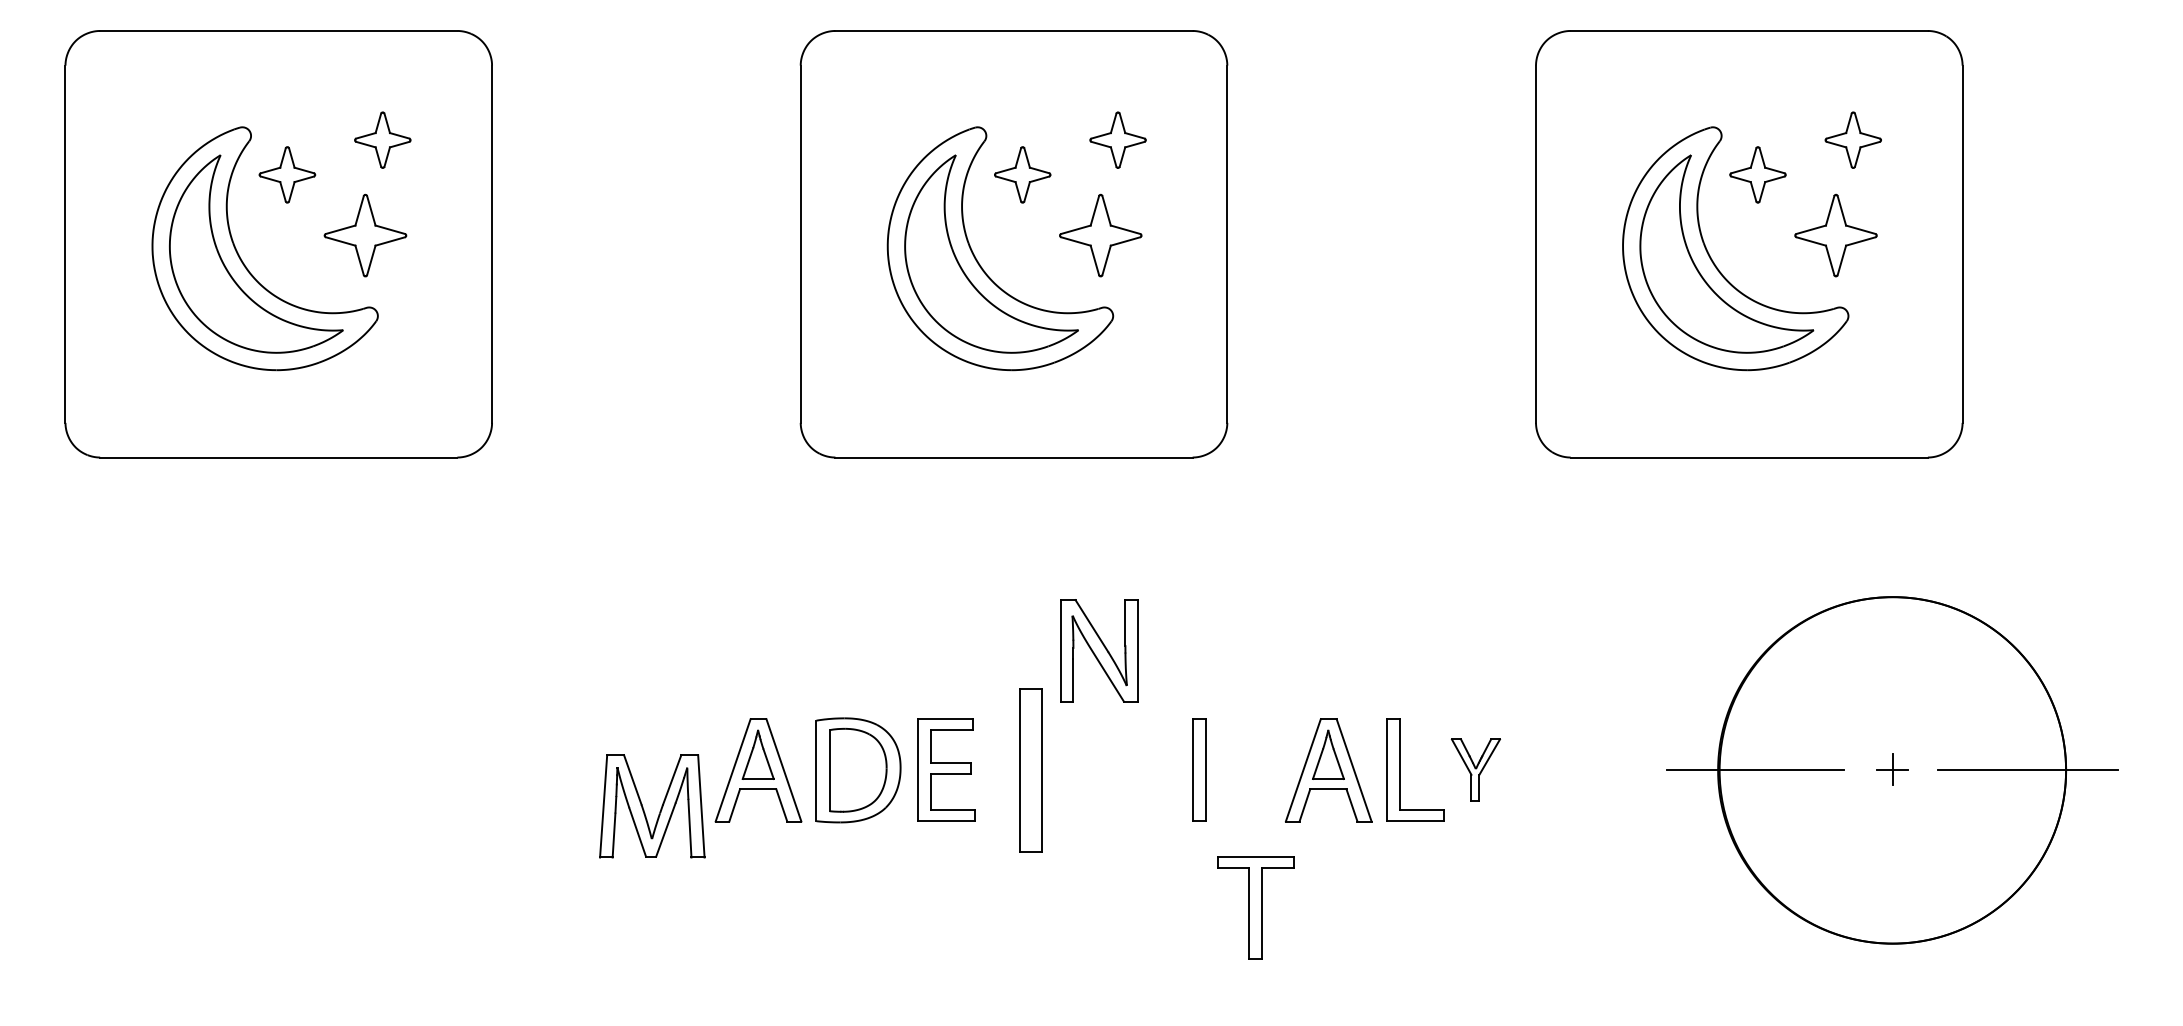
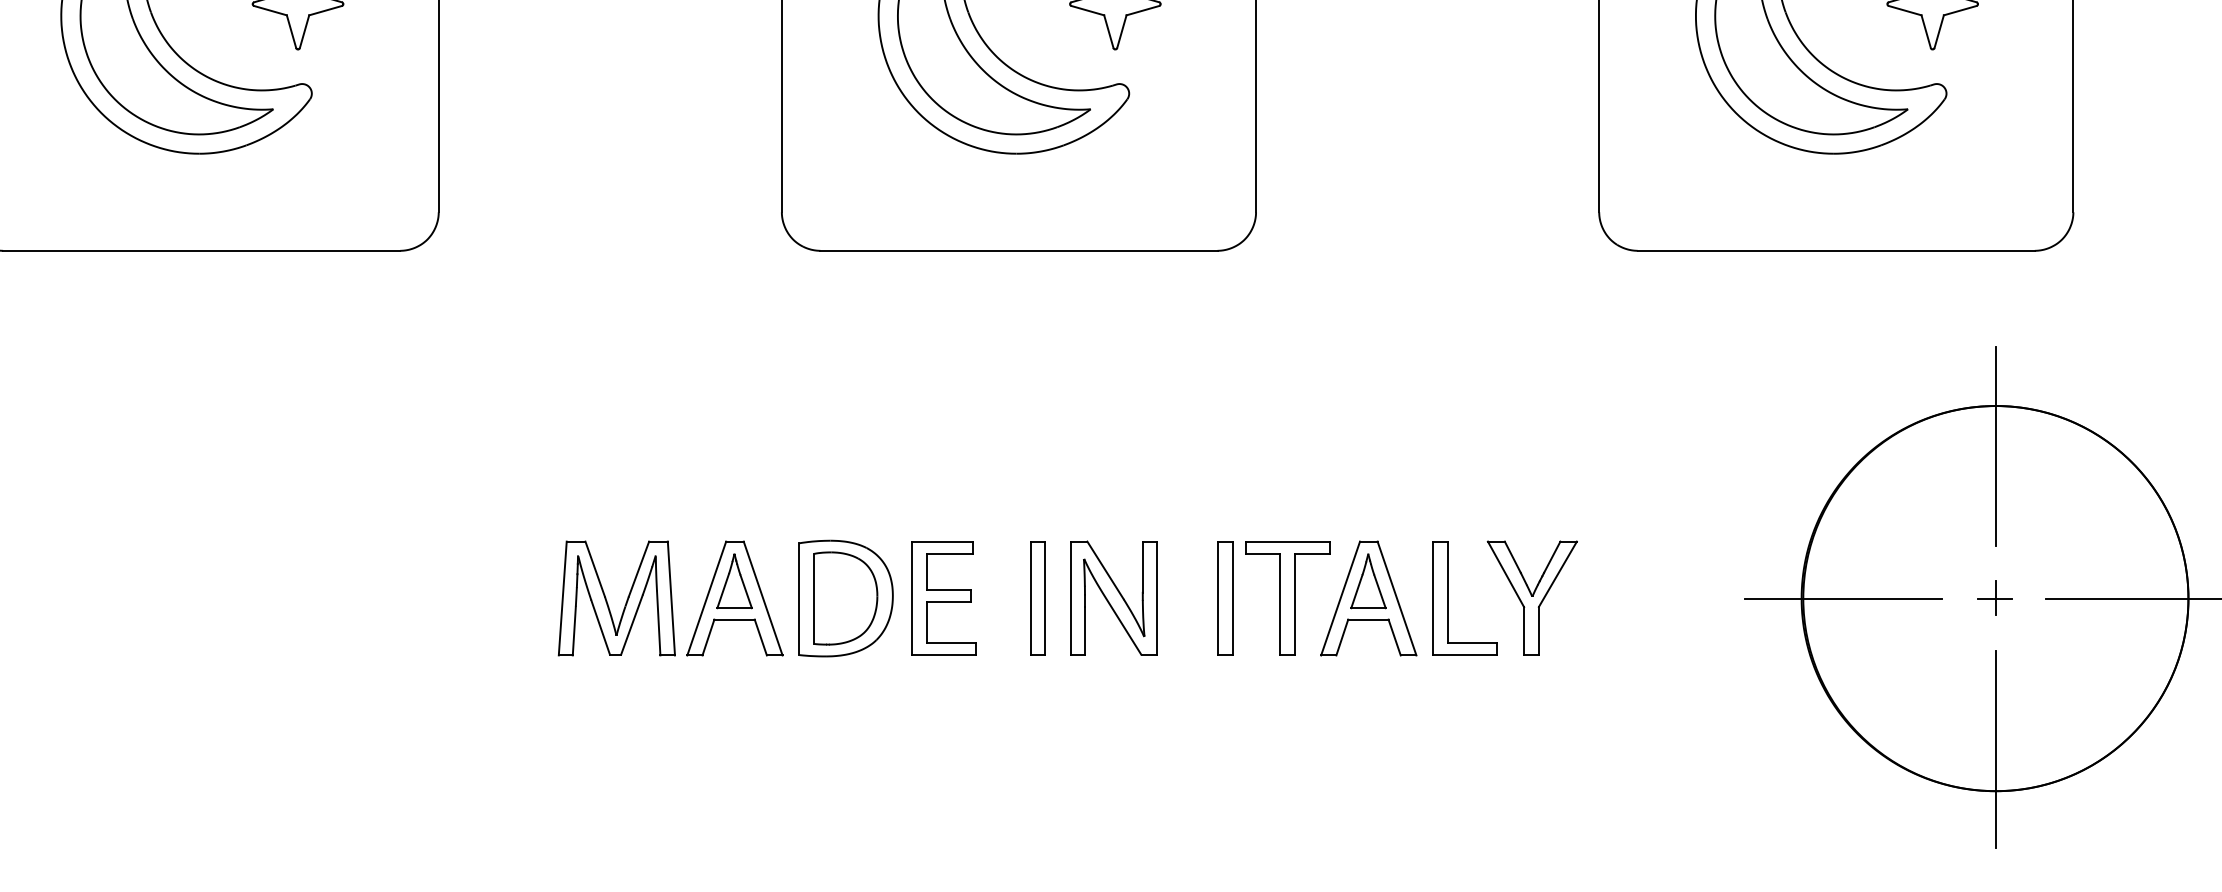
line: (1892, 633) -> (1995, 446), added
part: (1099, 650) -> (1113, 597), moved
part: (1031, 769) -> (1038, 597), size x0.62
part: (1475, 769) -> (1531, 597), size x1.67
part: (660, 808) -> (625, 600), moved
line: (1892, 906) -> (1995, 749), added
part: (1255, 907) -> (1287, 597), moved

